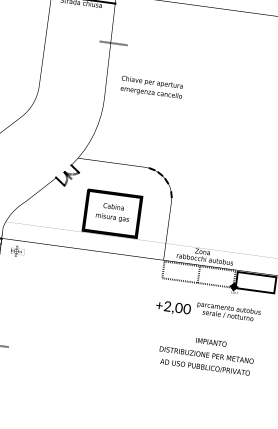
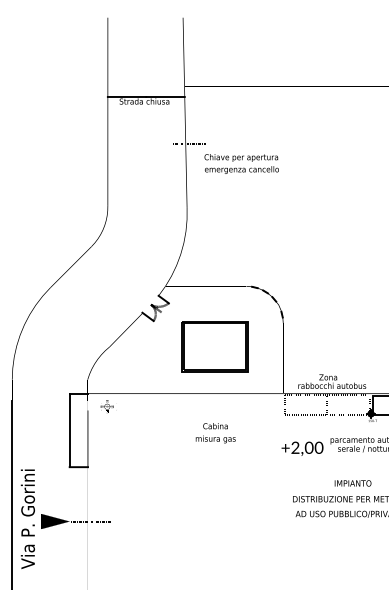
text: (151, 87) -> (241, 163), moved
text: (112, 212) -> (215, 433), moved

